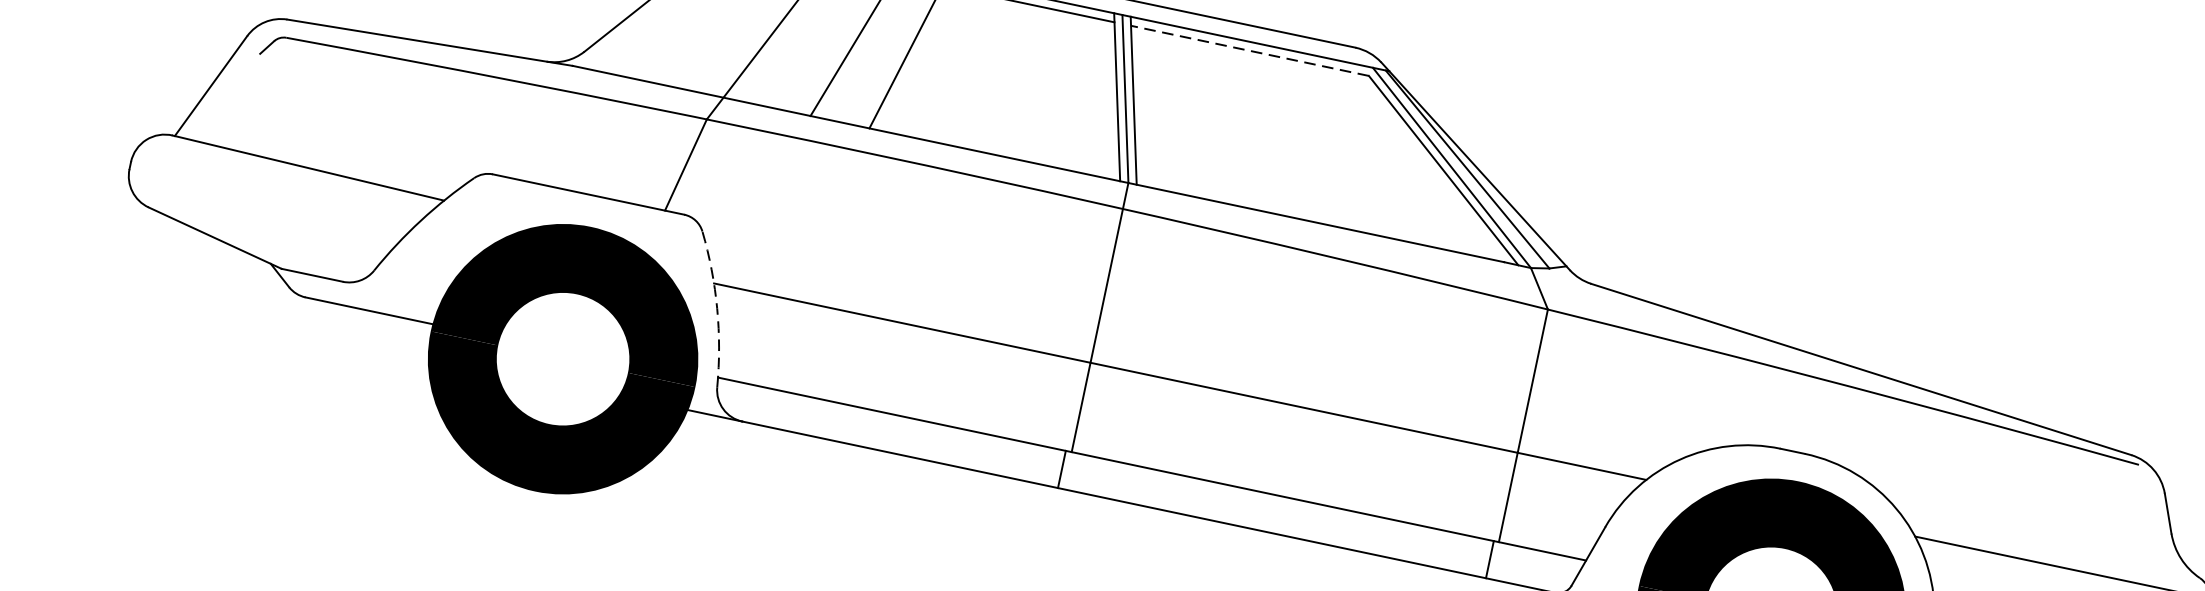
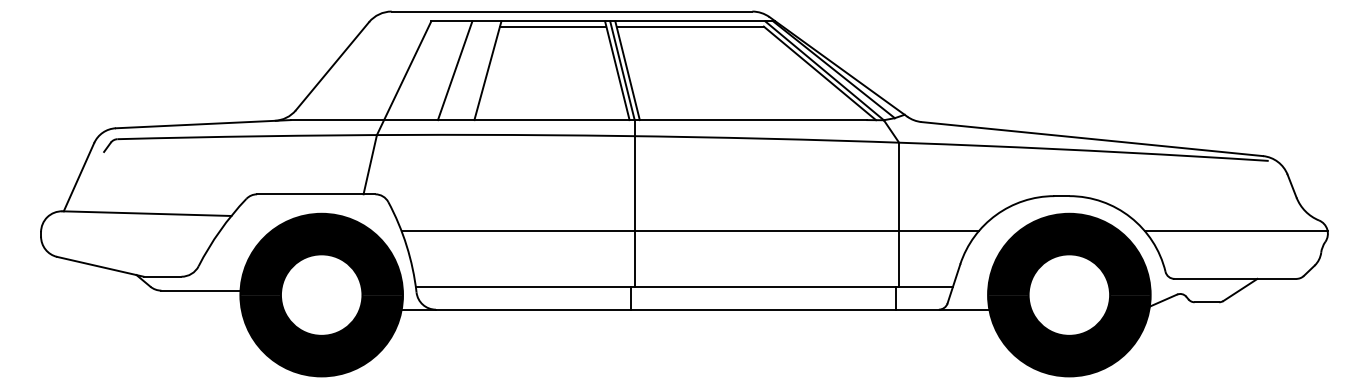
line: (1250, 50) -> (690, 26), dashed -> solid
arc: (716, 307) -> (406, 245), dashed -> solid

